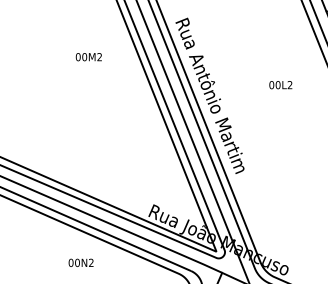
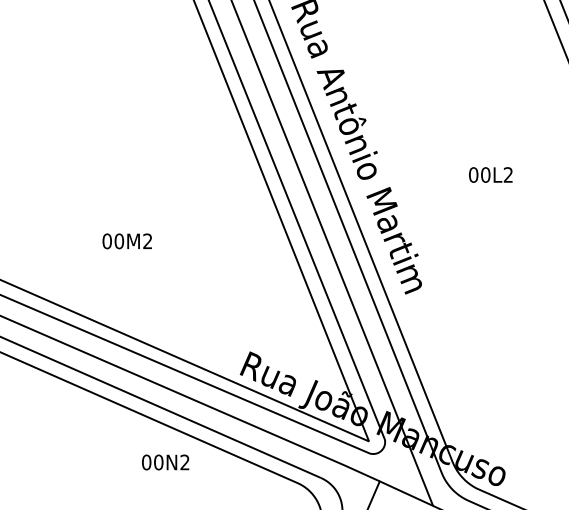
text: (88, 57) -> (126, 242), moved
text: (280, 85) -> (490, 175), moved
text: (80, 262) -> (164, 461), moved

